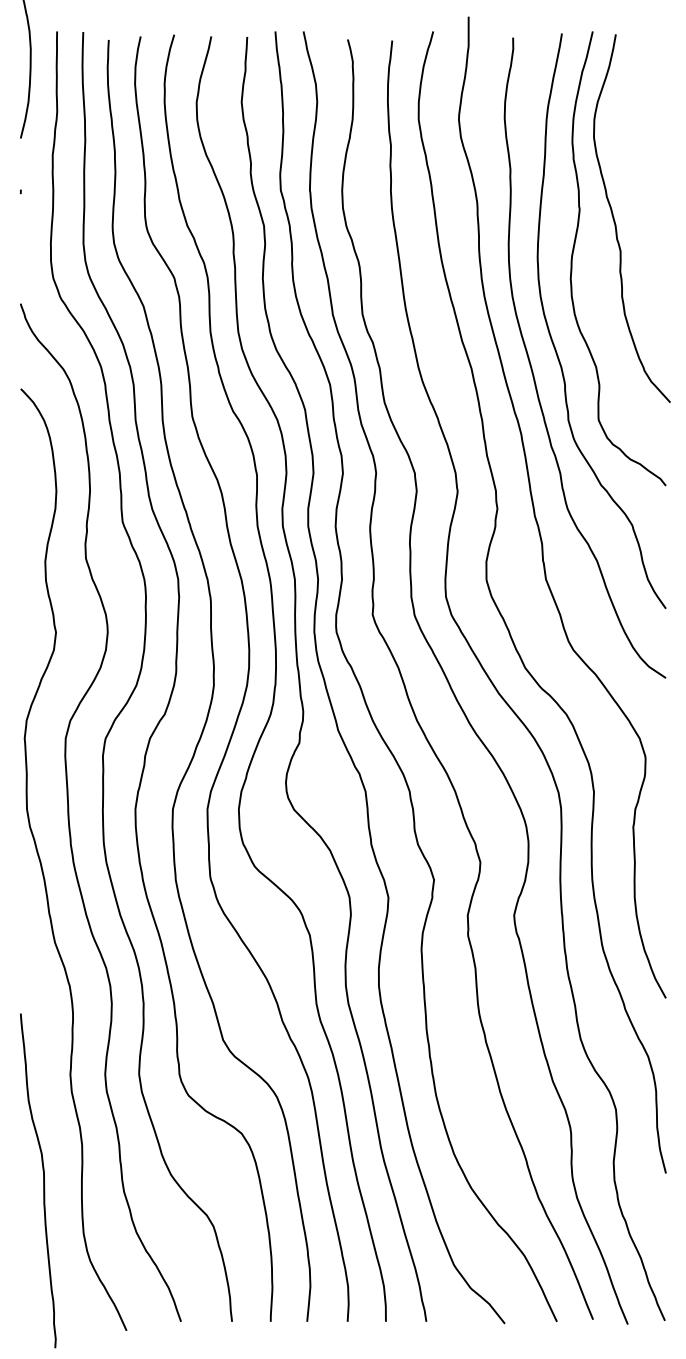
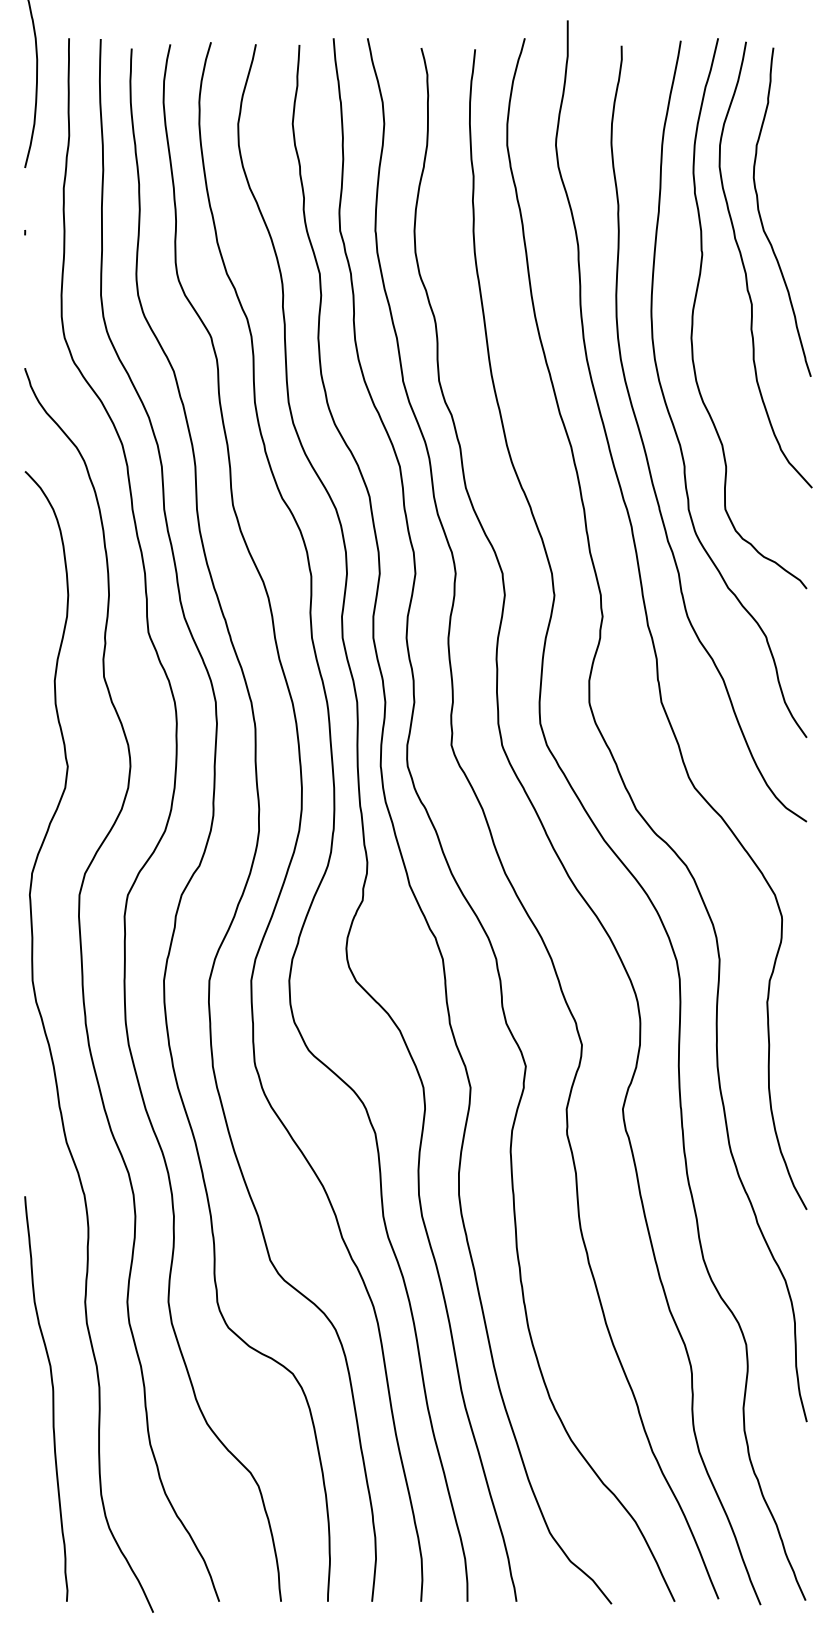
curve: (628, 179) -> (761, 217), added
curve: (43, 1180) -> (52, 1398), moved

